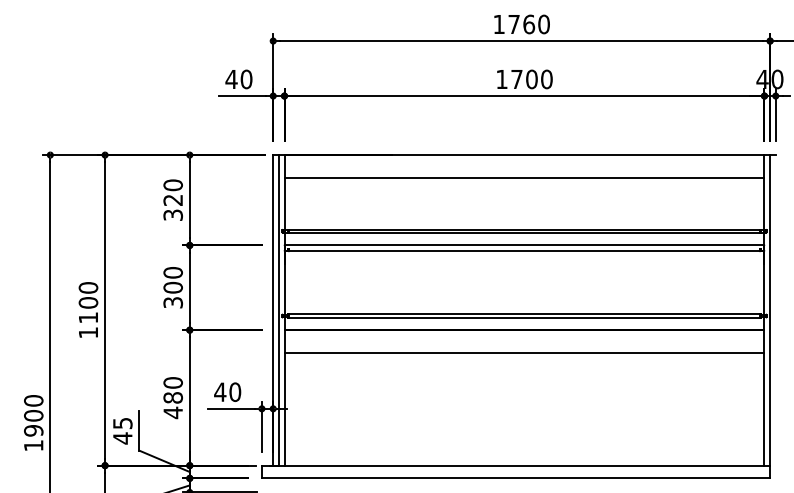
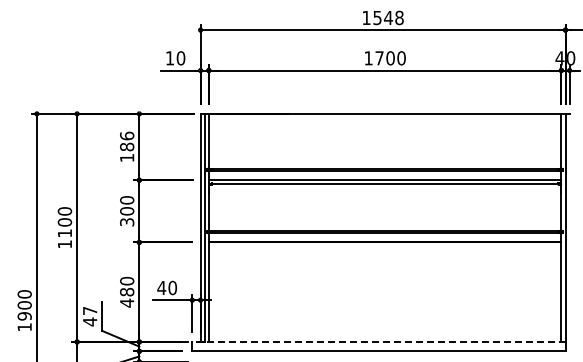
text: (529, 23) -> (388, 17), 1760 -> 1548
text: (230, 79) -> (169, 58), 40 -> 10
line: (523, 177) -> (384, 130), removed
text: (173, 199) -> (127, 146), 320 -> 186
line: (523, 353) -> (384, 259), removed
text: (123, 424) -> (90, 311), 45 -> 47
line: (515, 465) -> (378, 341), solid -> dashed

